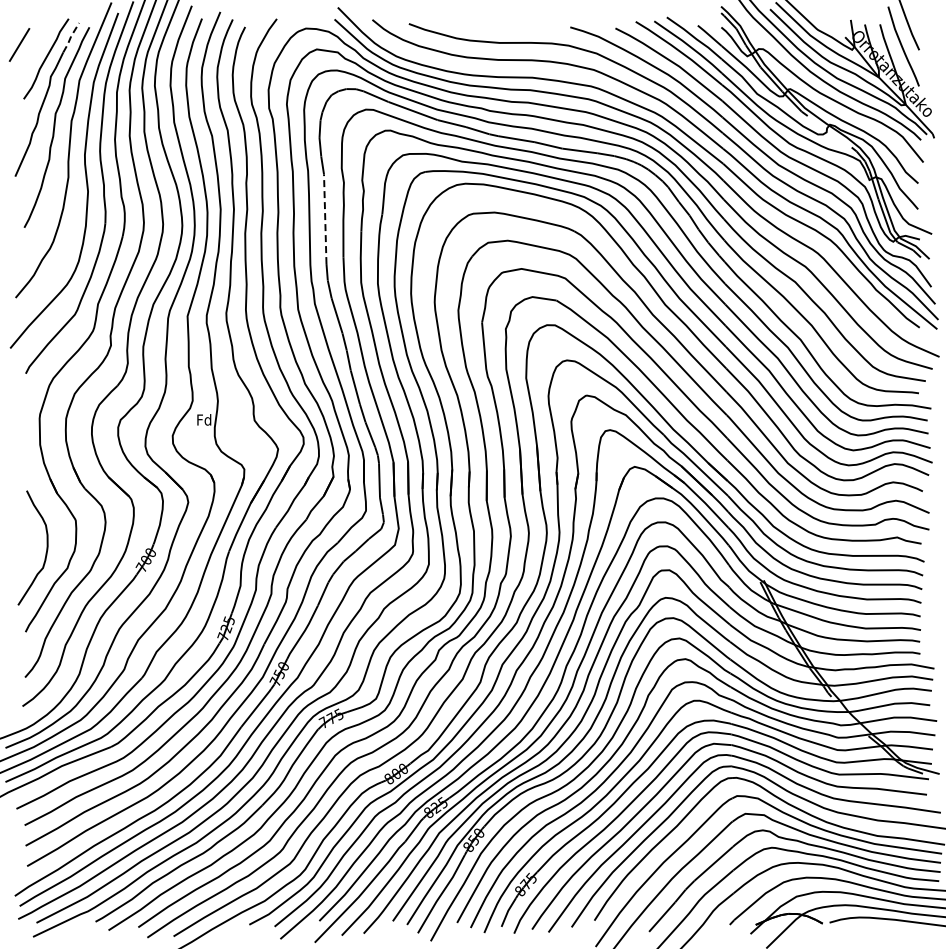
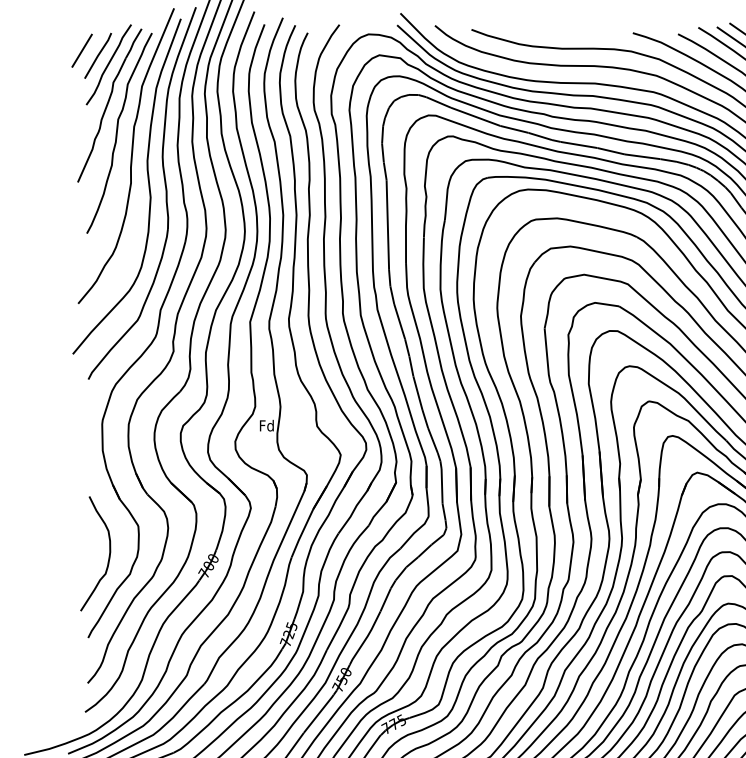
line: (70, 37) -> (133, 43), dashed -> solid
line: (35, 49) -> (98, 55), added
line: (325, 219) -> (388, 225), dashed -> solid

